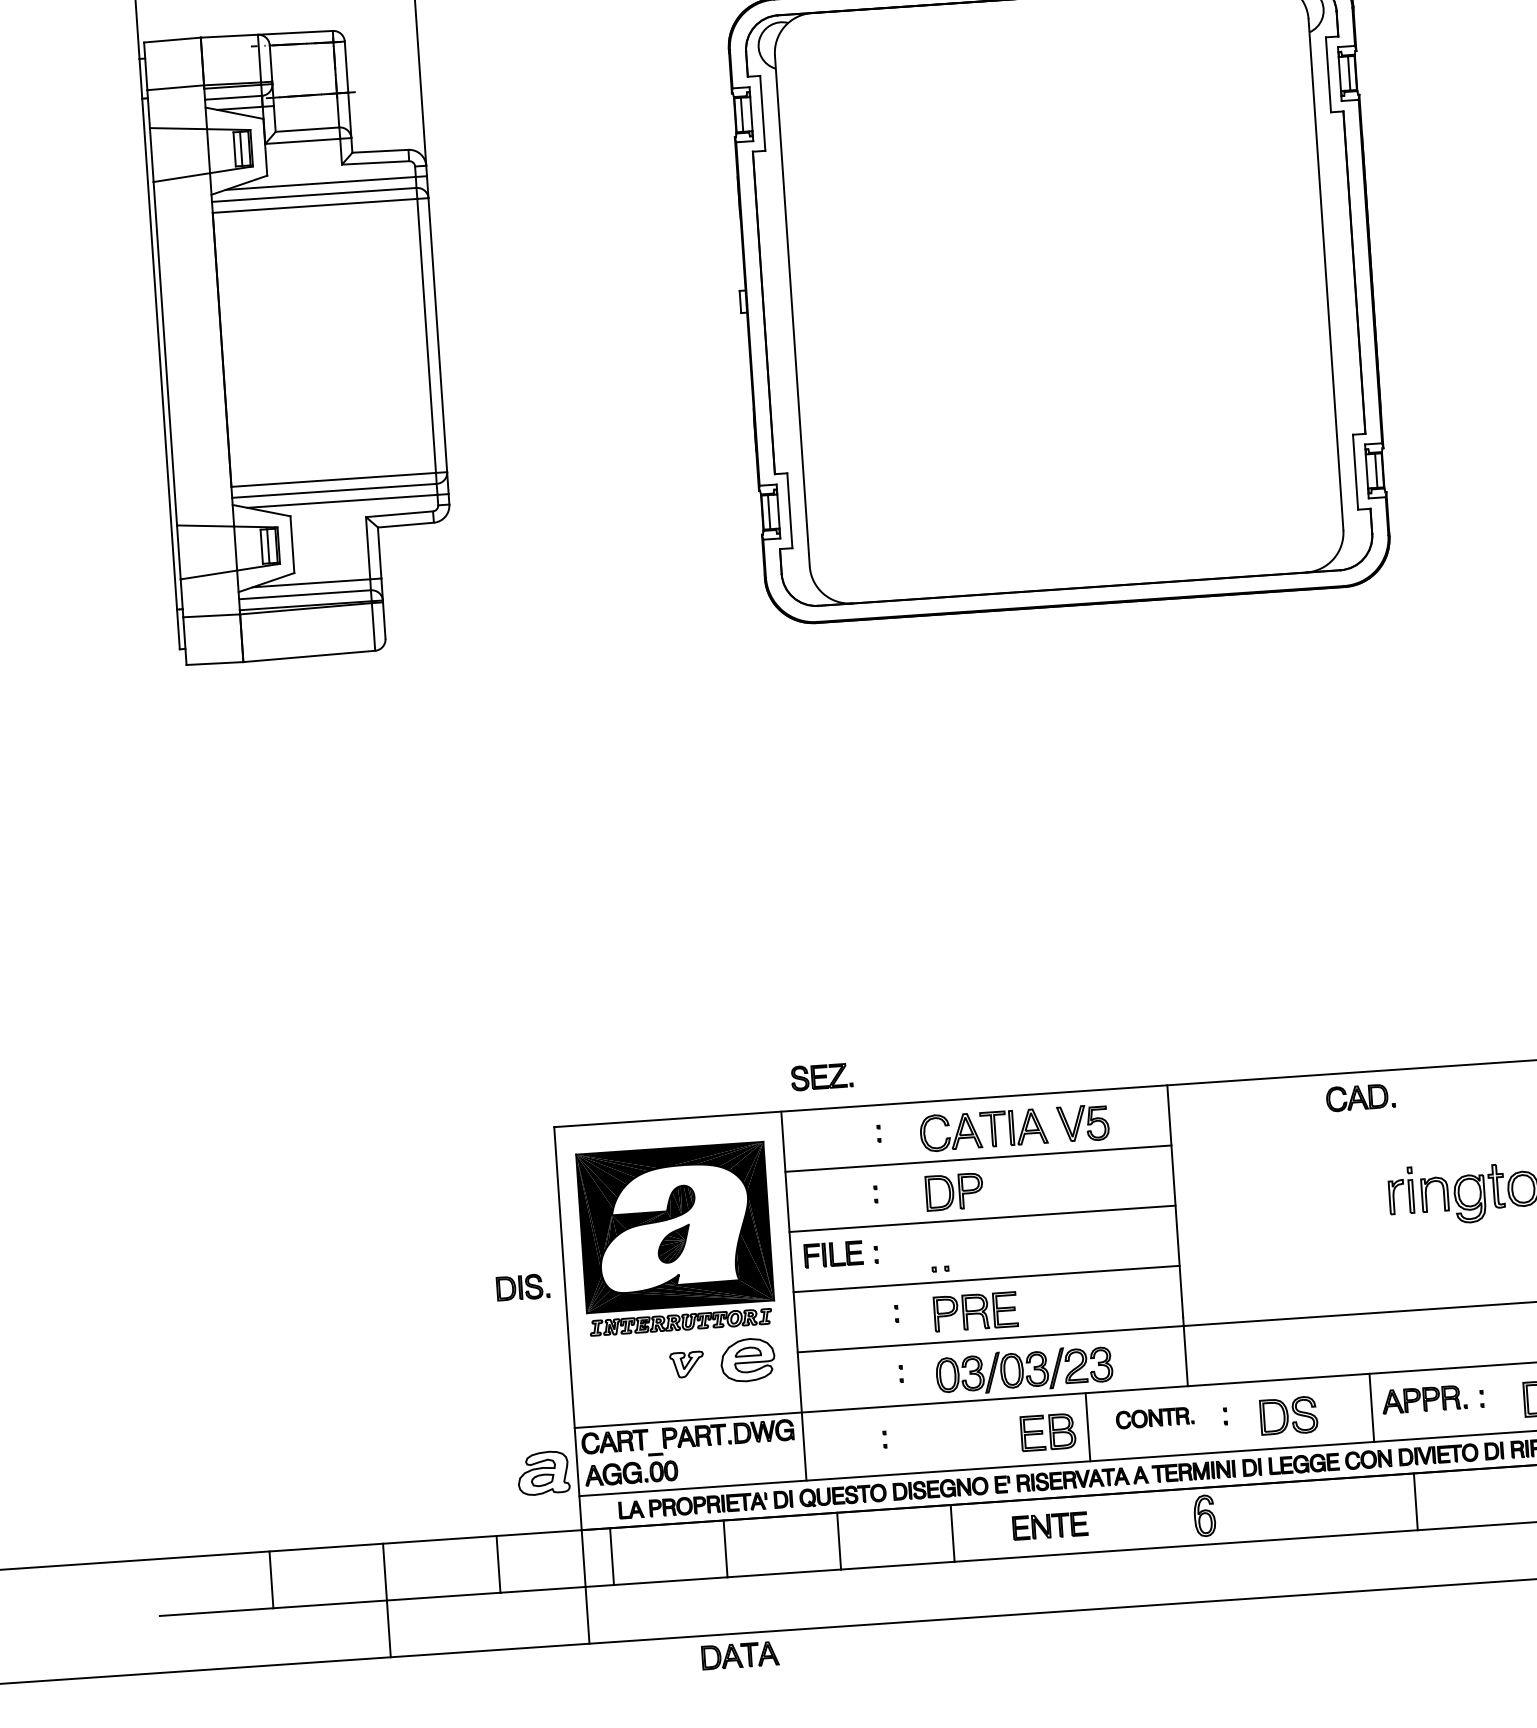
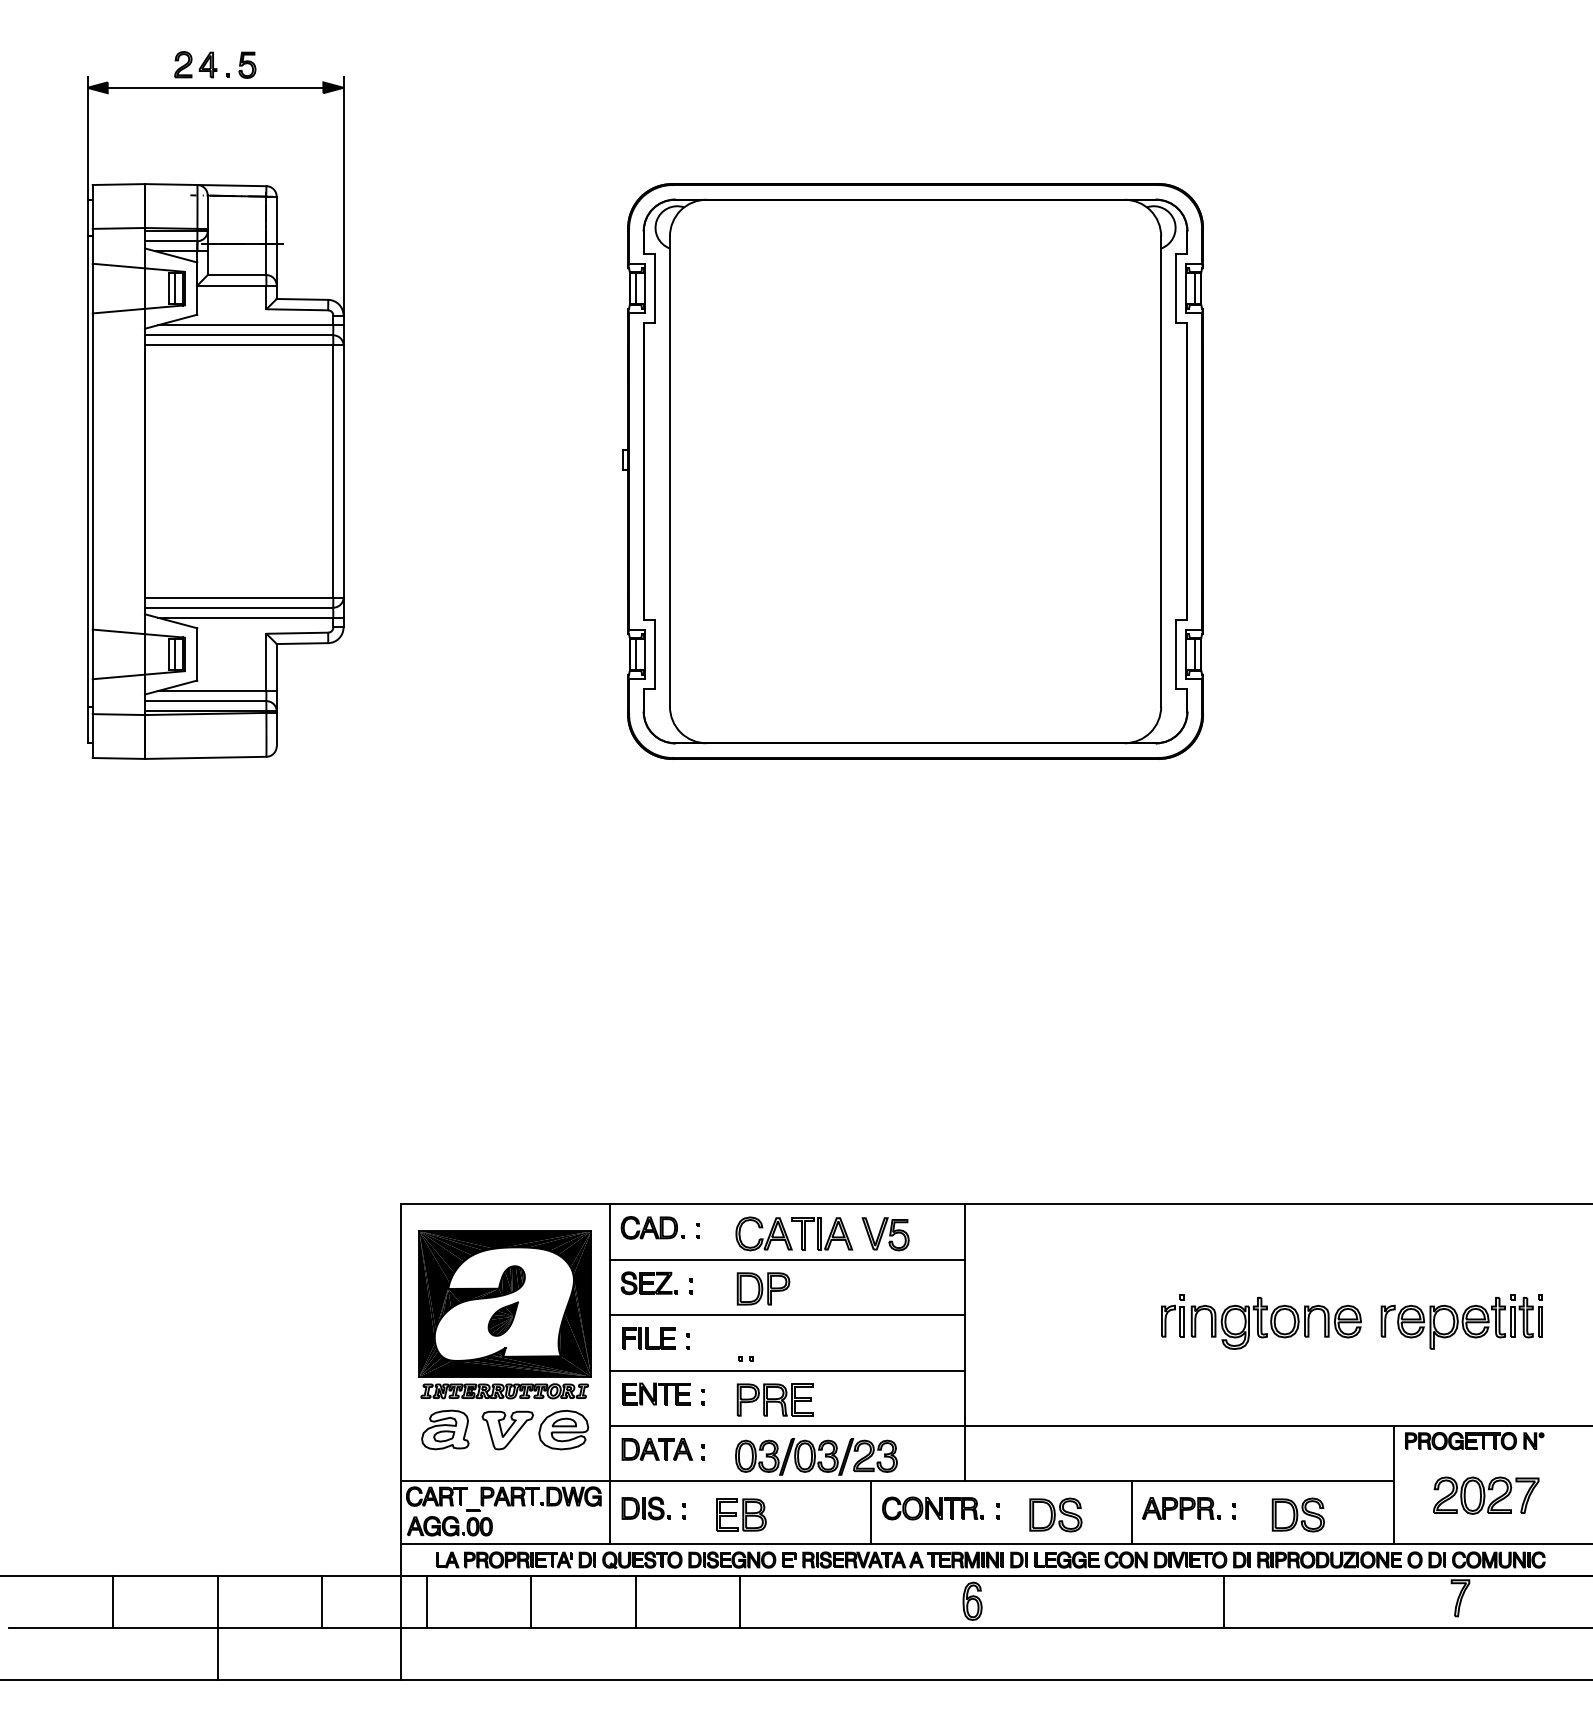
part: (821, 1077) -> (648, 1283), moved
part: (1360, 1097) -> (652, 1227), moved
part: (522, 1287) -> (645, 1508), moved
part: (686, 1364) -> (507, 1430), size x1.67
part: (1154, 1418) -> (932, 1508), size x1.43
part: (1048, 1431) -> (741, 1514), moved
part: (543, 1472) -> (445, 1429), moved
line: (1415, 1501) -> (1223, 1601), moved
part: (1050, 1525) -> (656, 1393), moved
part: (740, 1655) -> (657, 1449), moved

